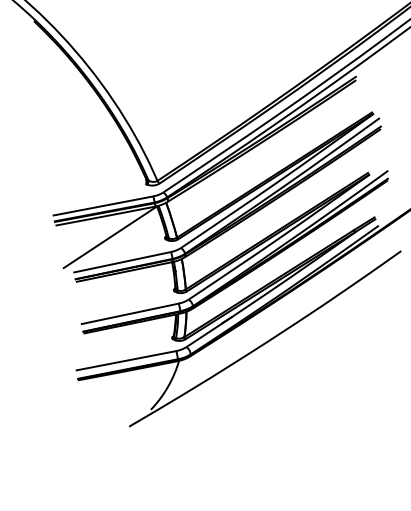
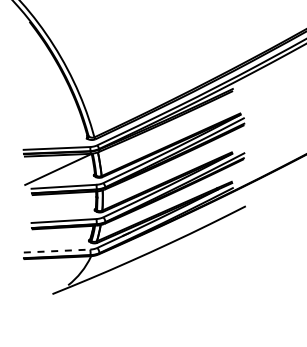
line: (127, 361) -> (57, 251), solid -> dashed

